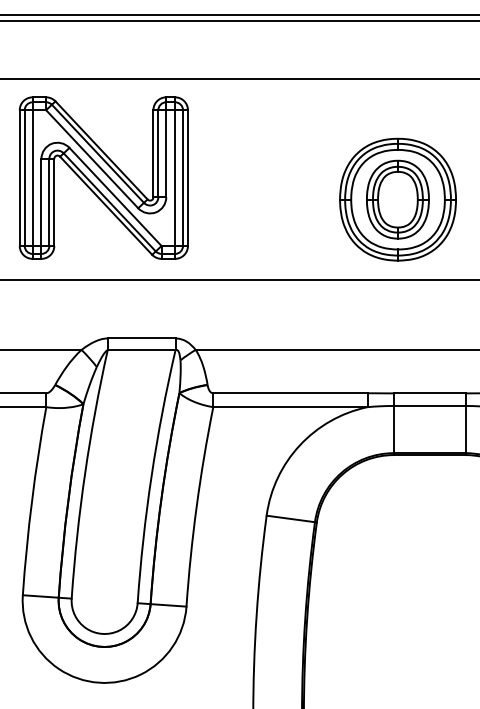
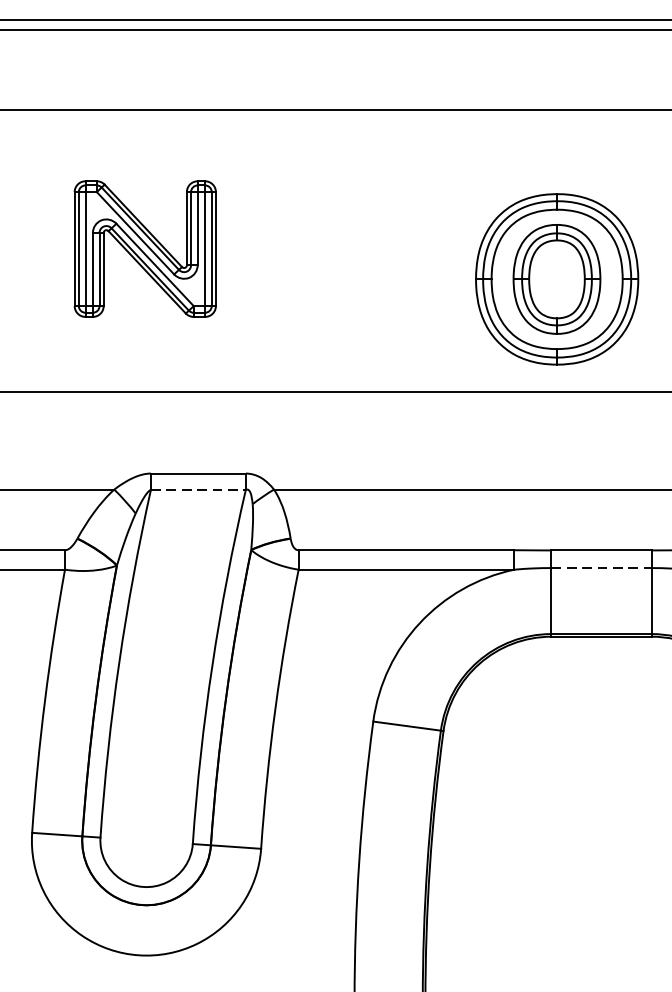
part: (103, 177) -> (144, 248), size x0.6
line: (141, 350) -> (198, 490), solid -> dashed
line: (429, 406) -> (601, 568), solid -> dashed

